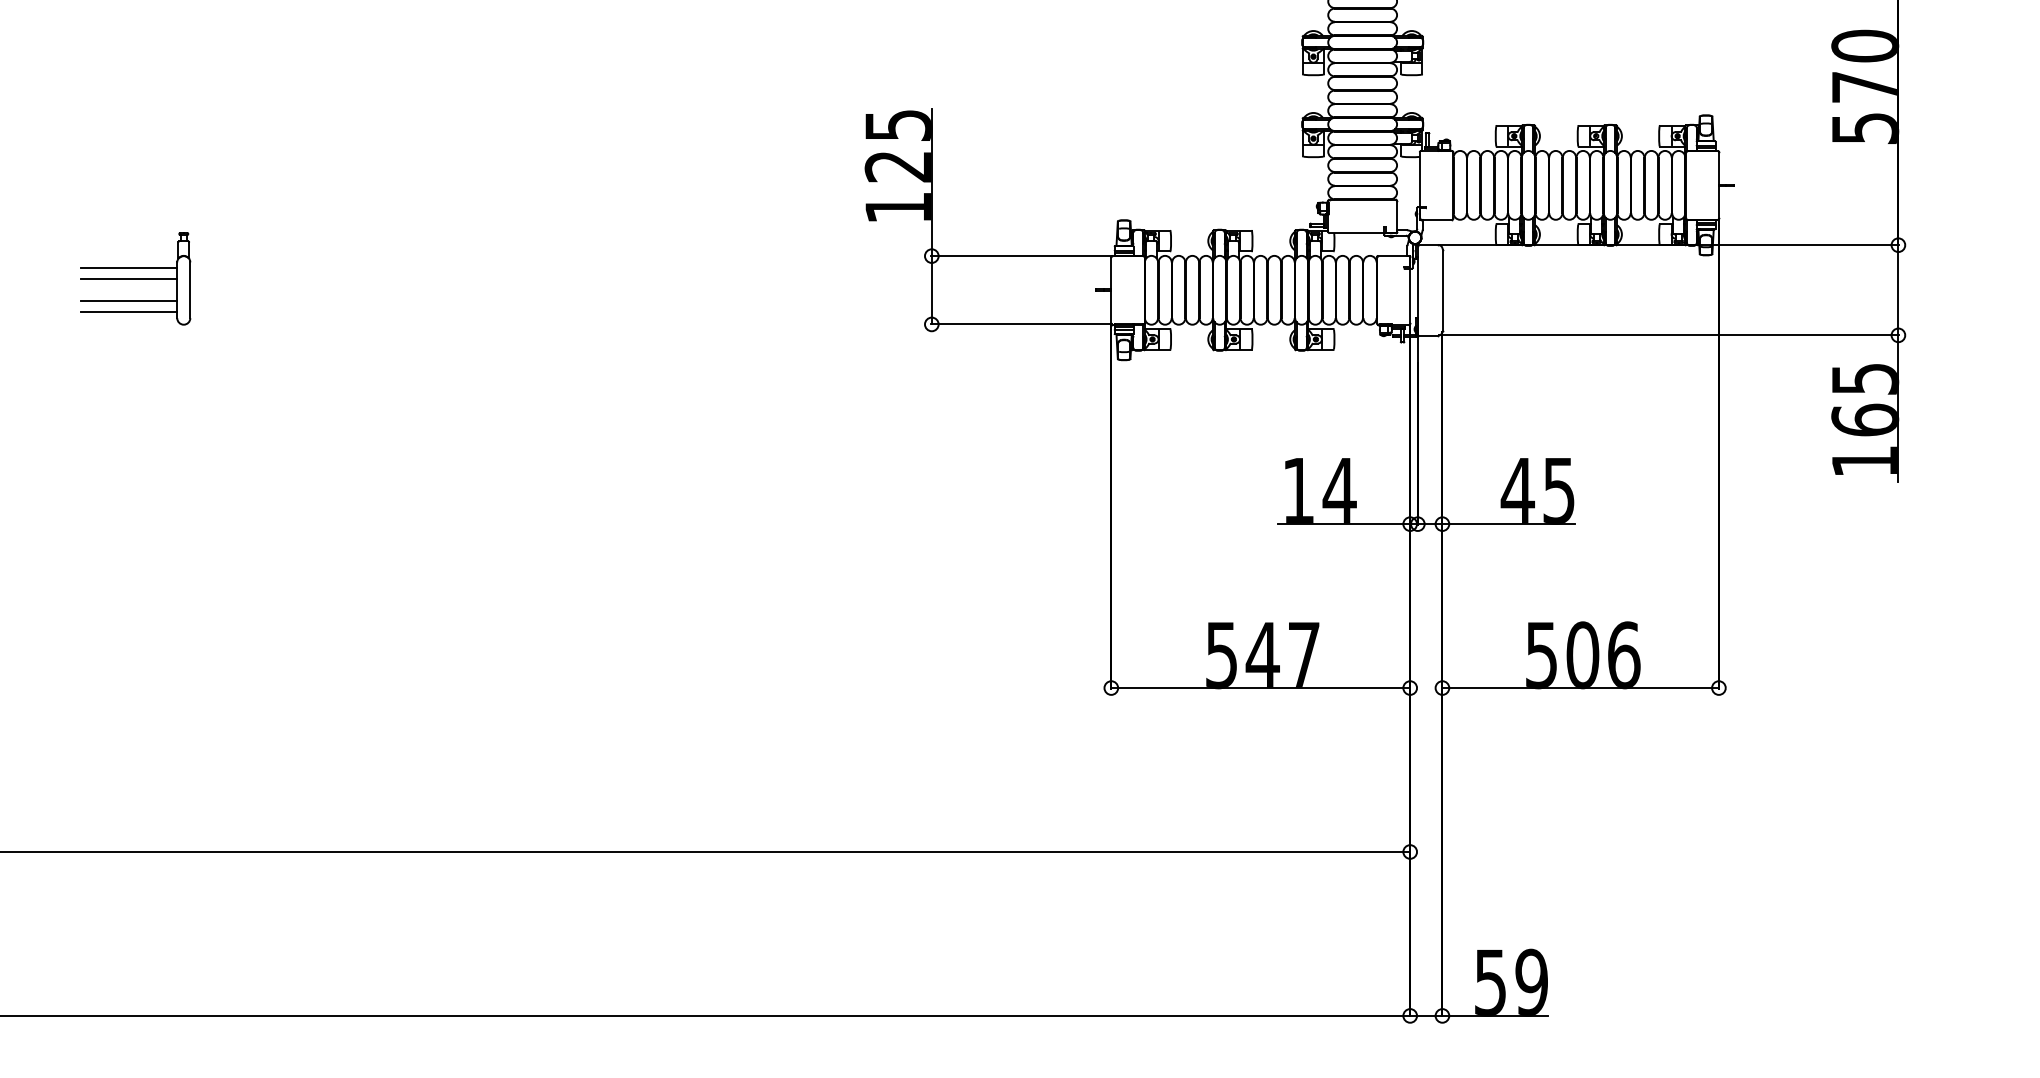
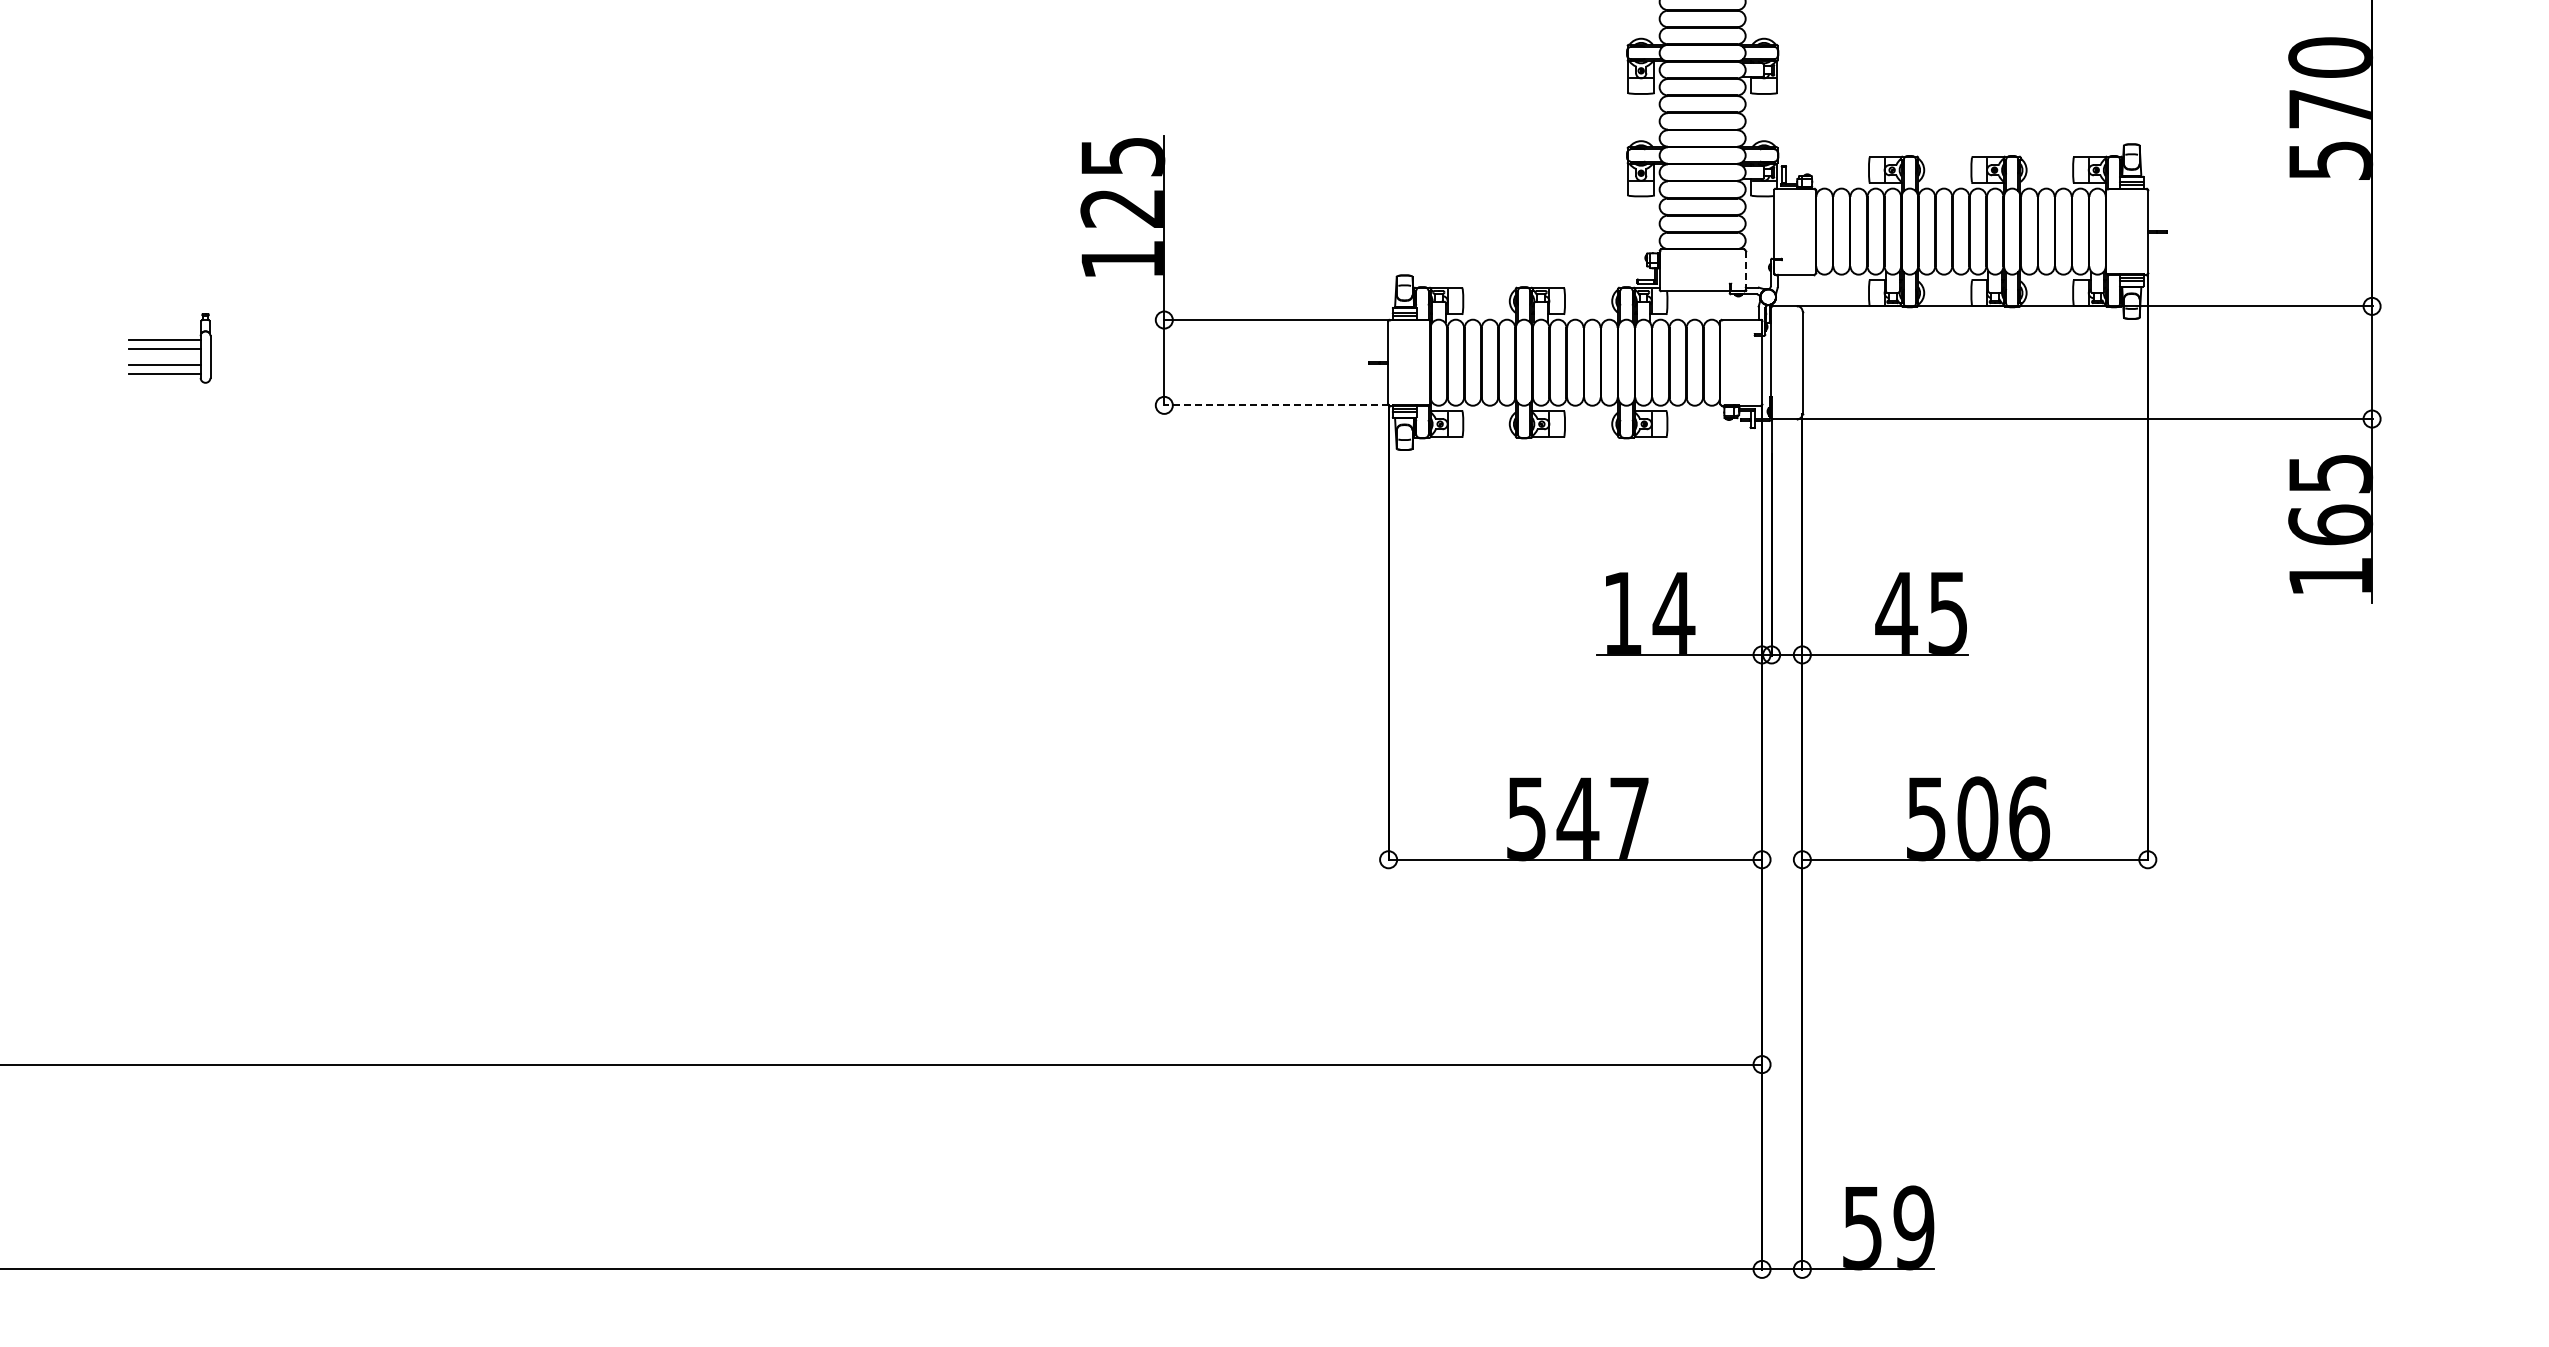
line: (1396, 216) -> (1745, 270), solid -> dashed
part: (135, 278) -> (169, 348), size x0.6
line: (1021, 324) -> (1276, 405), solid -> dashed

